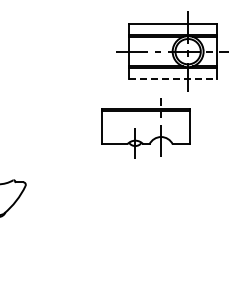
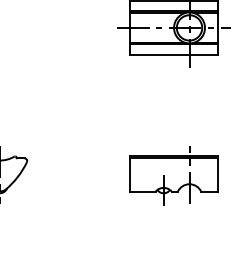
line: (172, 79) -> (173, 55), dashed -> solid
part: (145, 128) -> (173, 175), moved

